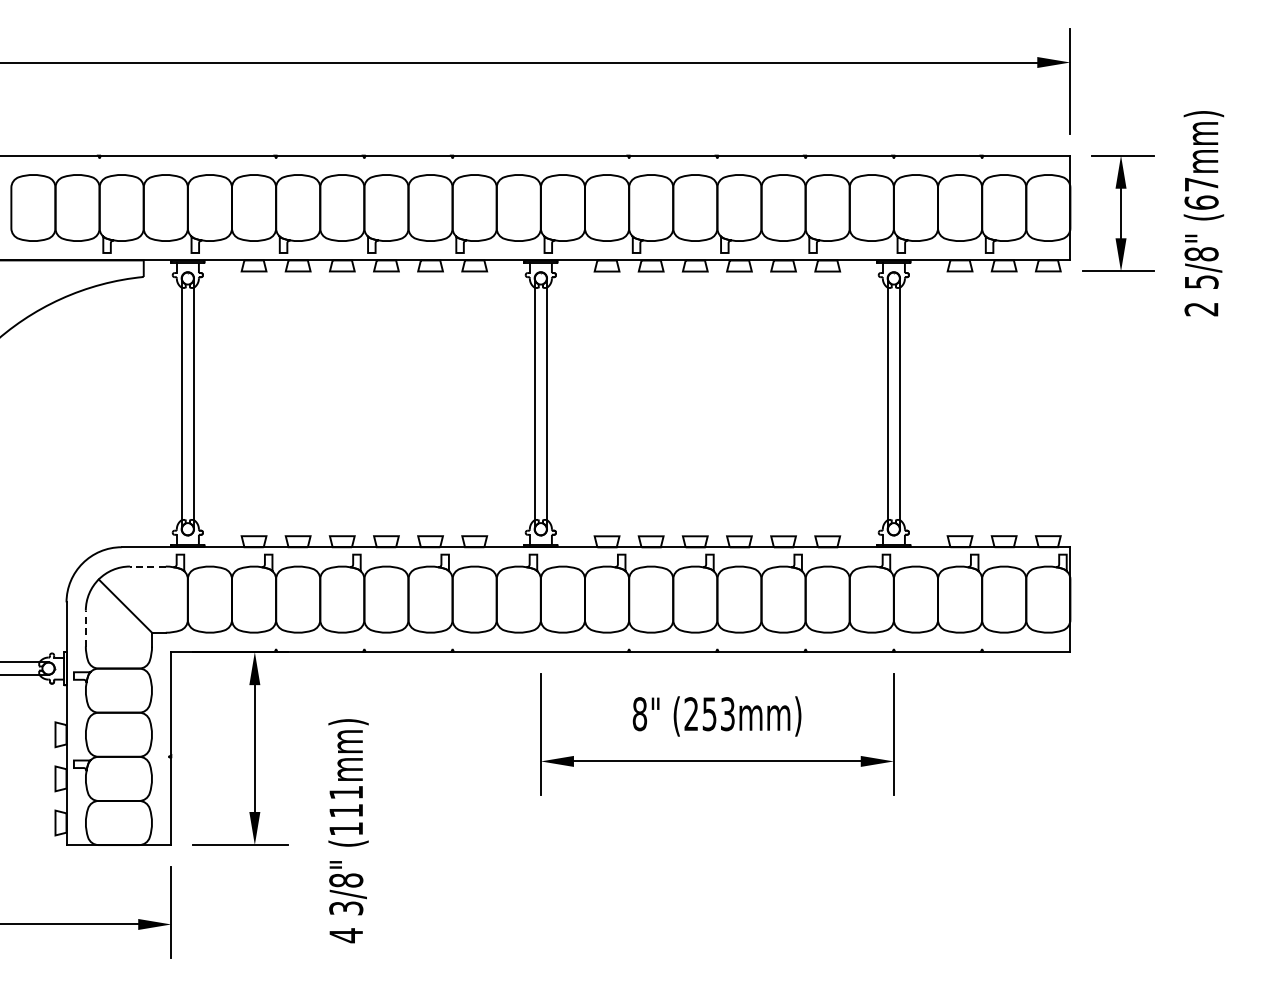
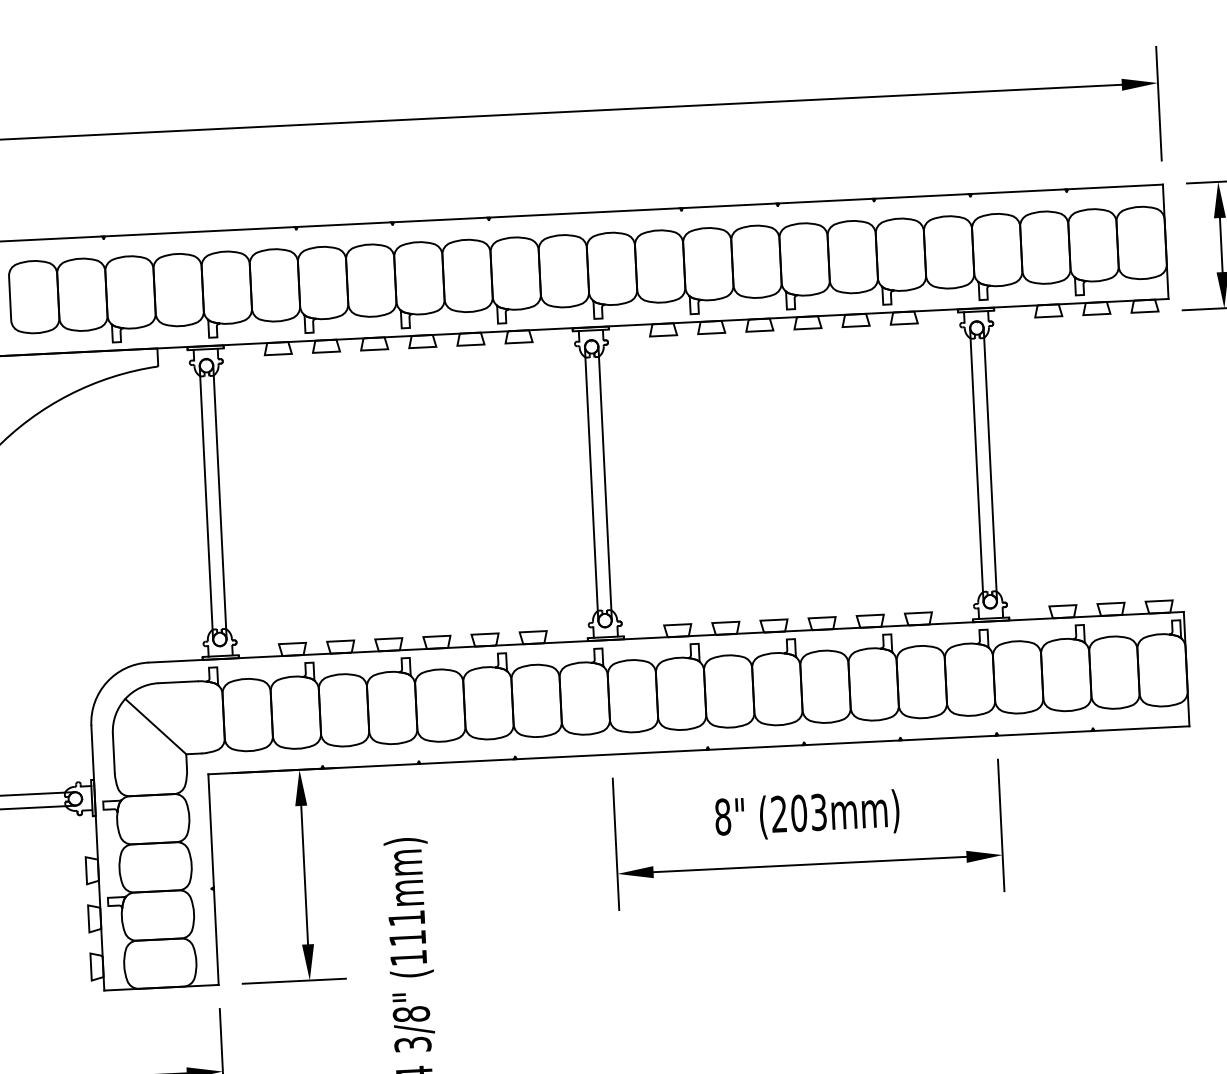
line: (147, 566) -> (177, 682), dashed -> solid
line: (85, 628) -> (113, 753), dashed -> solid
text: (709, 714) -> (798, 813), (253mm) -> (203mm)

